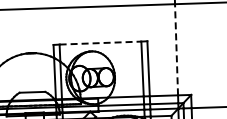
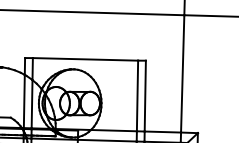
line: (100, 43) -> (85, 59), dashed -> solid
line: (176, 49) -> (182, 73), dashed -> solid

